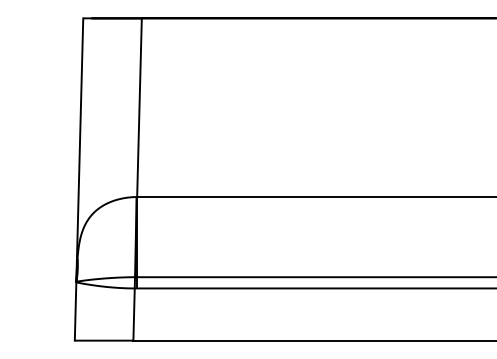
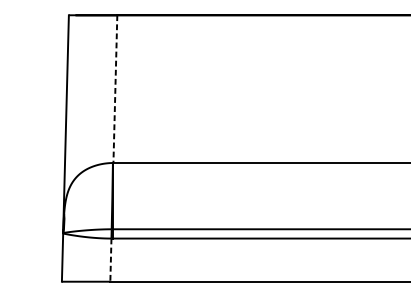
line: (139, 108) -> (115, 89), solid -> dashed
line: (134, 315) -> (111, 260), solid -> dashed

